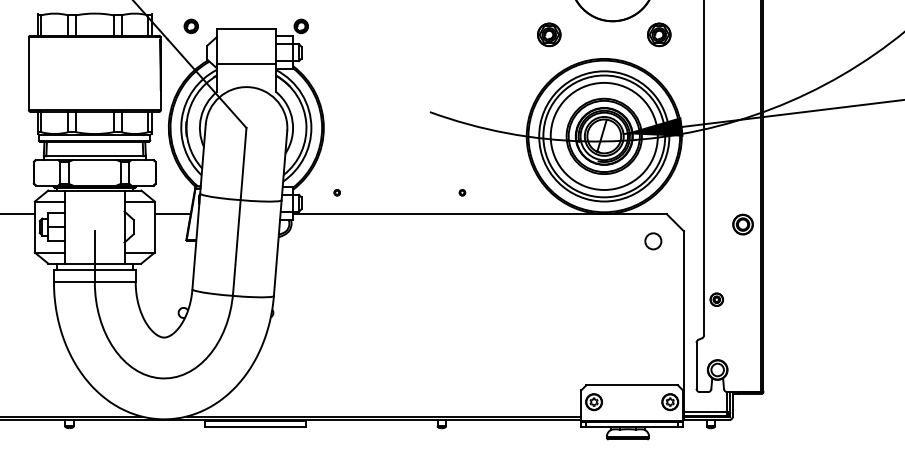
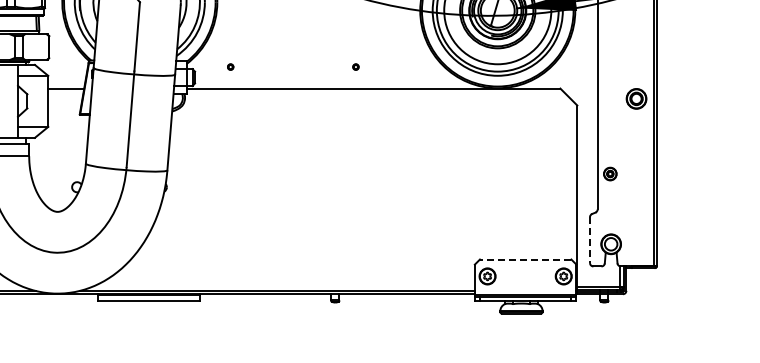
circle: (653, 241) -> (546, 115), removed
line: (696, 365) -> (589, 239), solid -> dashed
line: (632, 385) -> (525, 259), solid -> dashed

